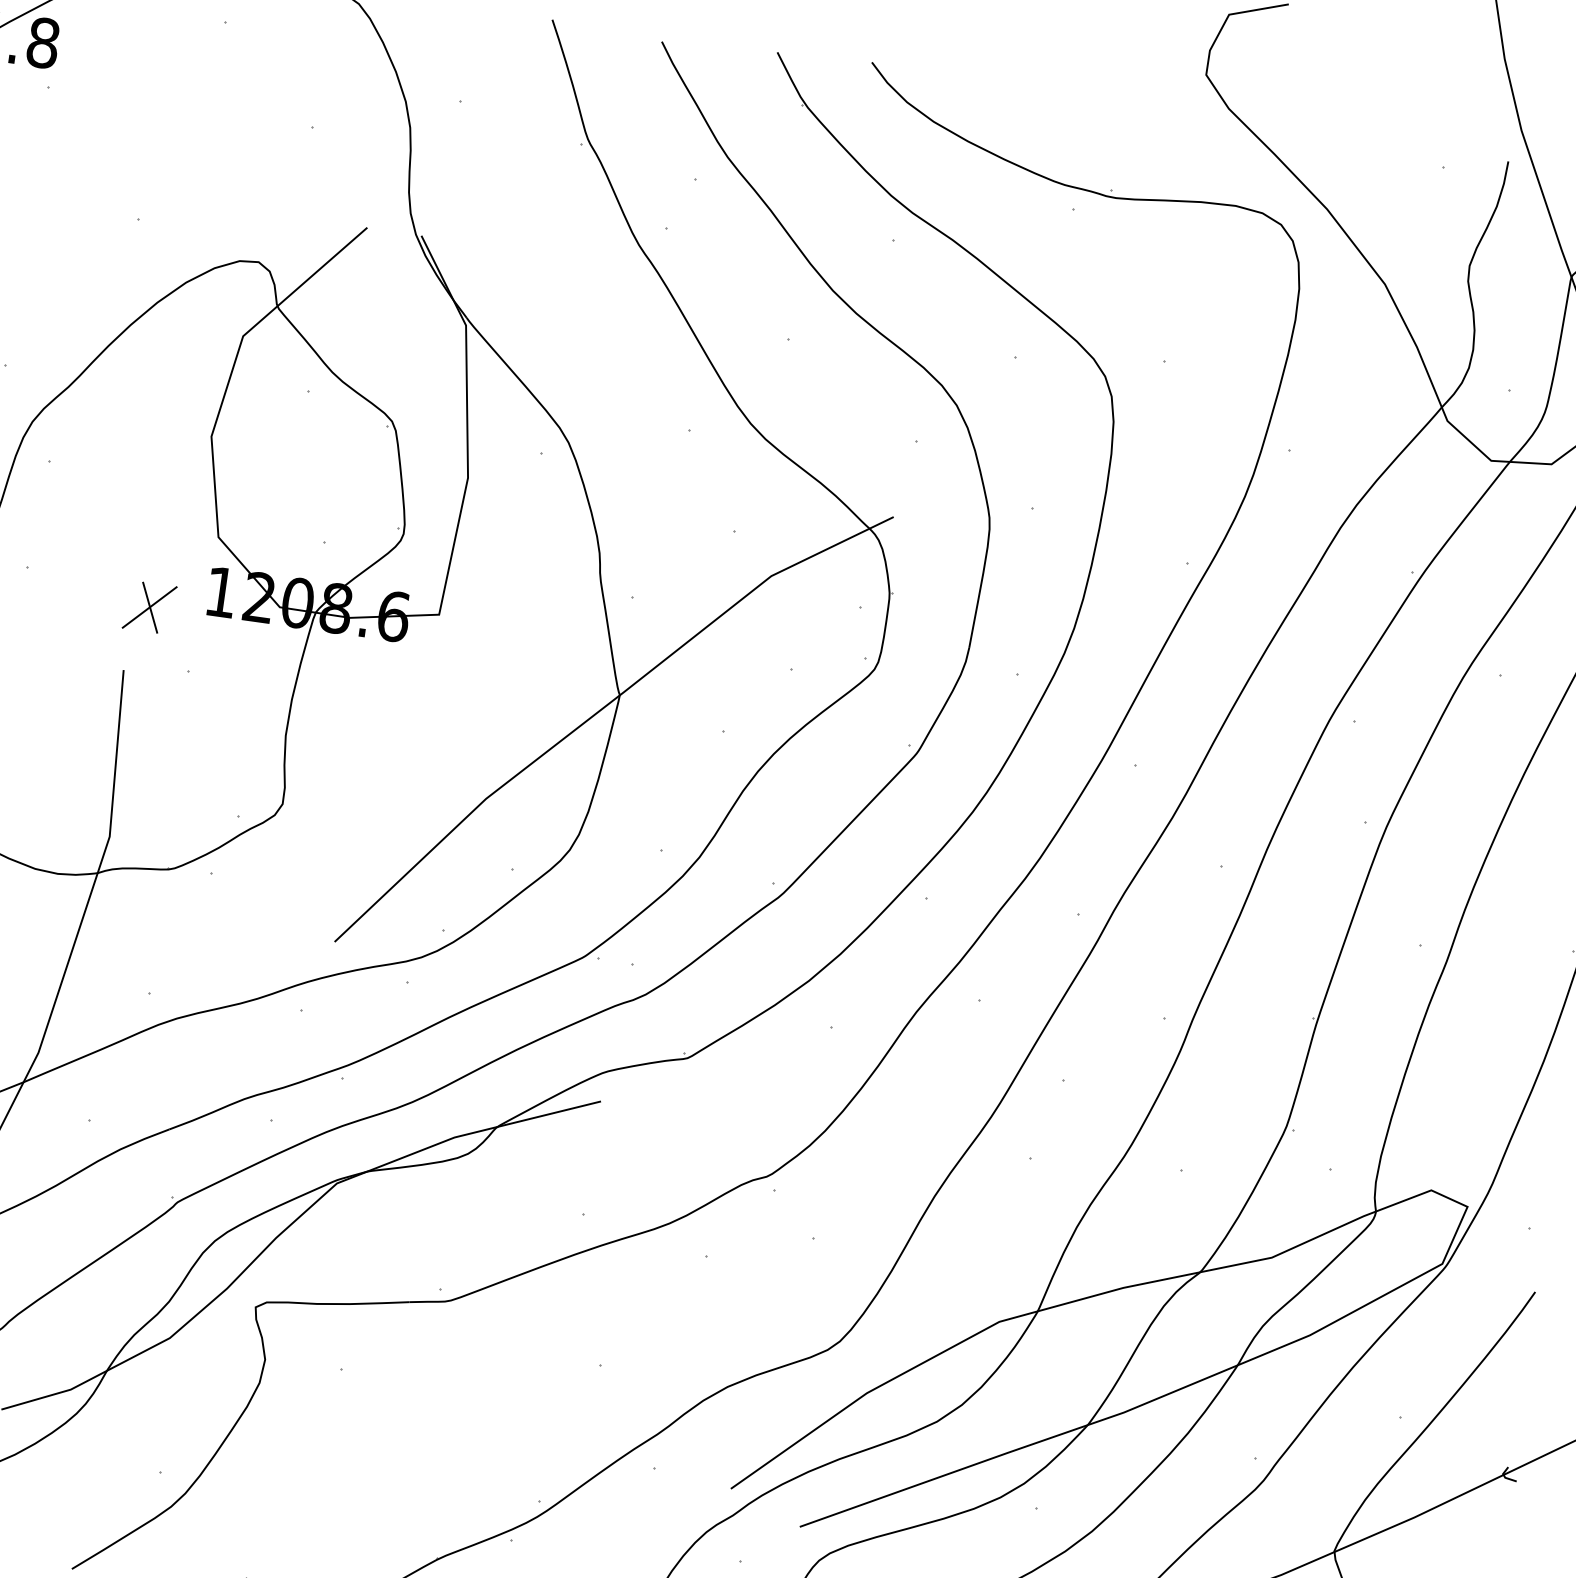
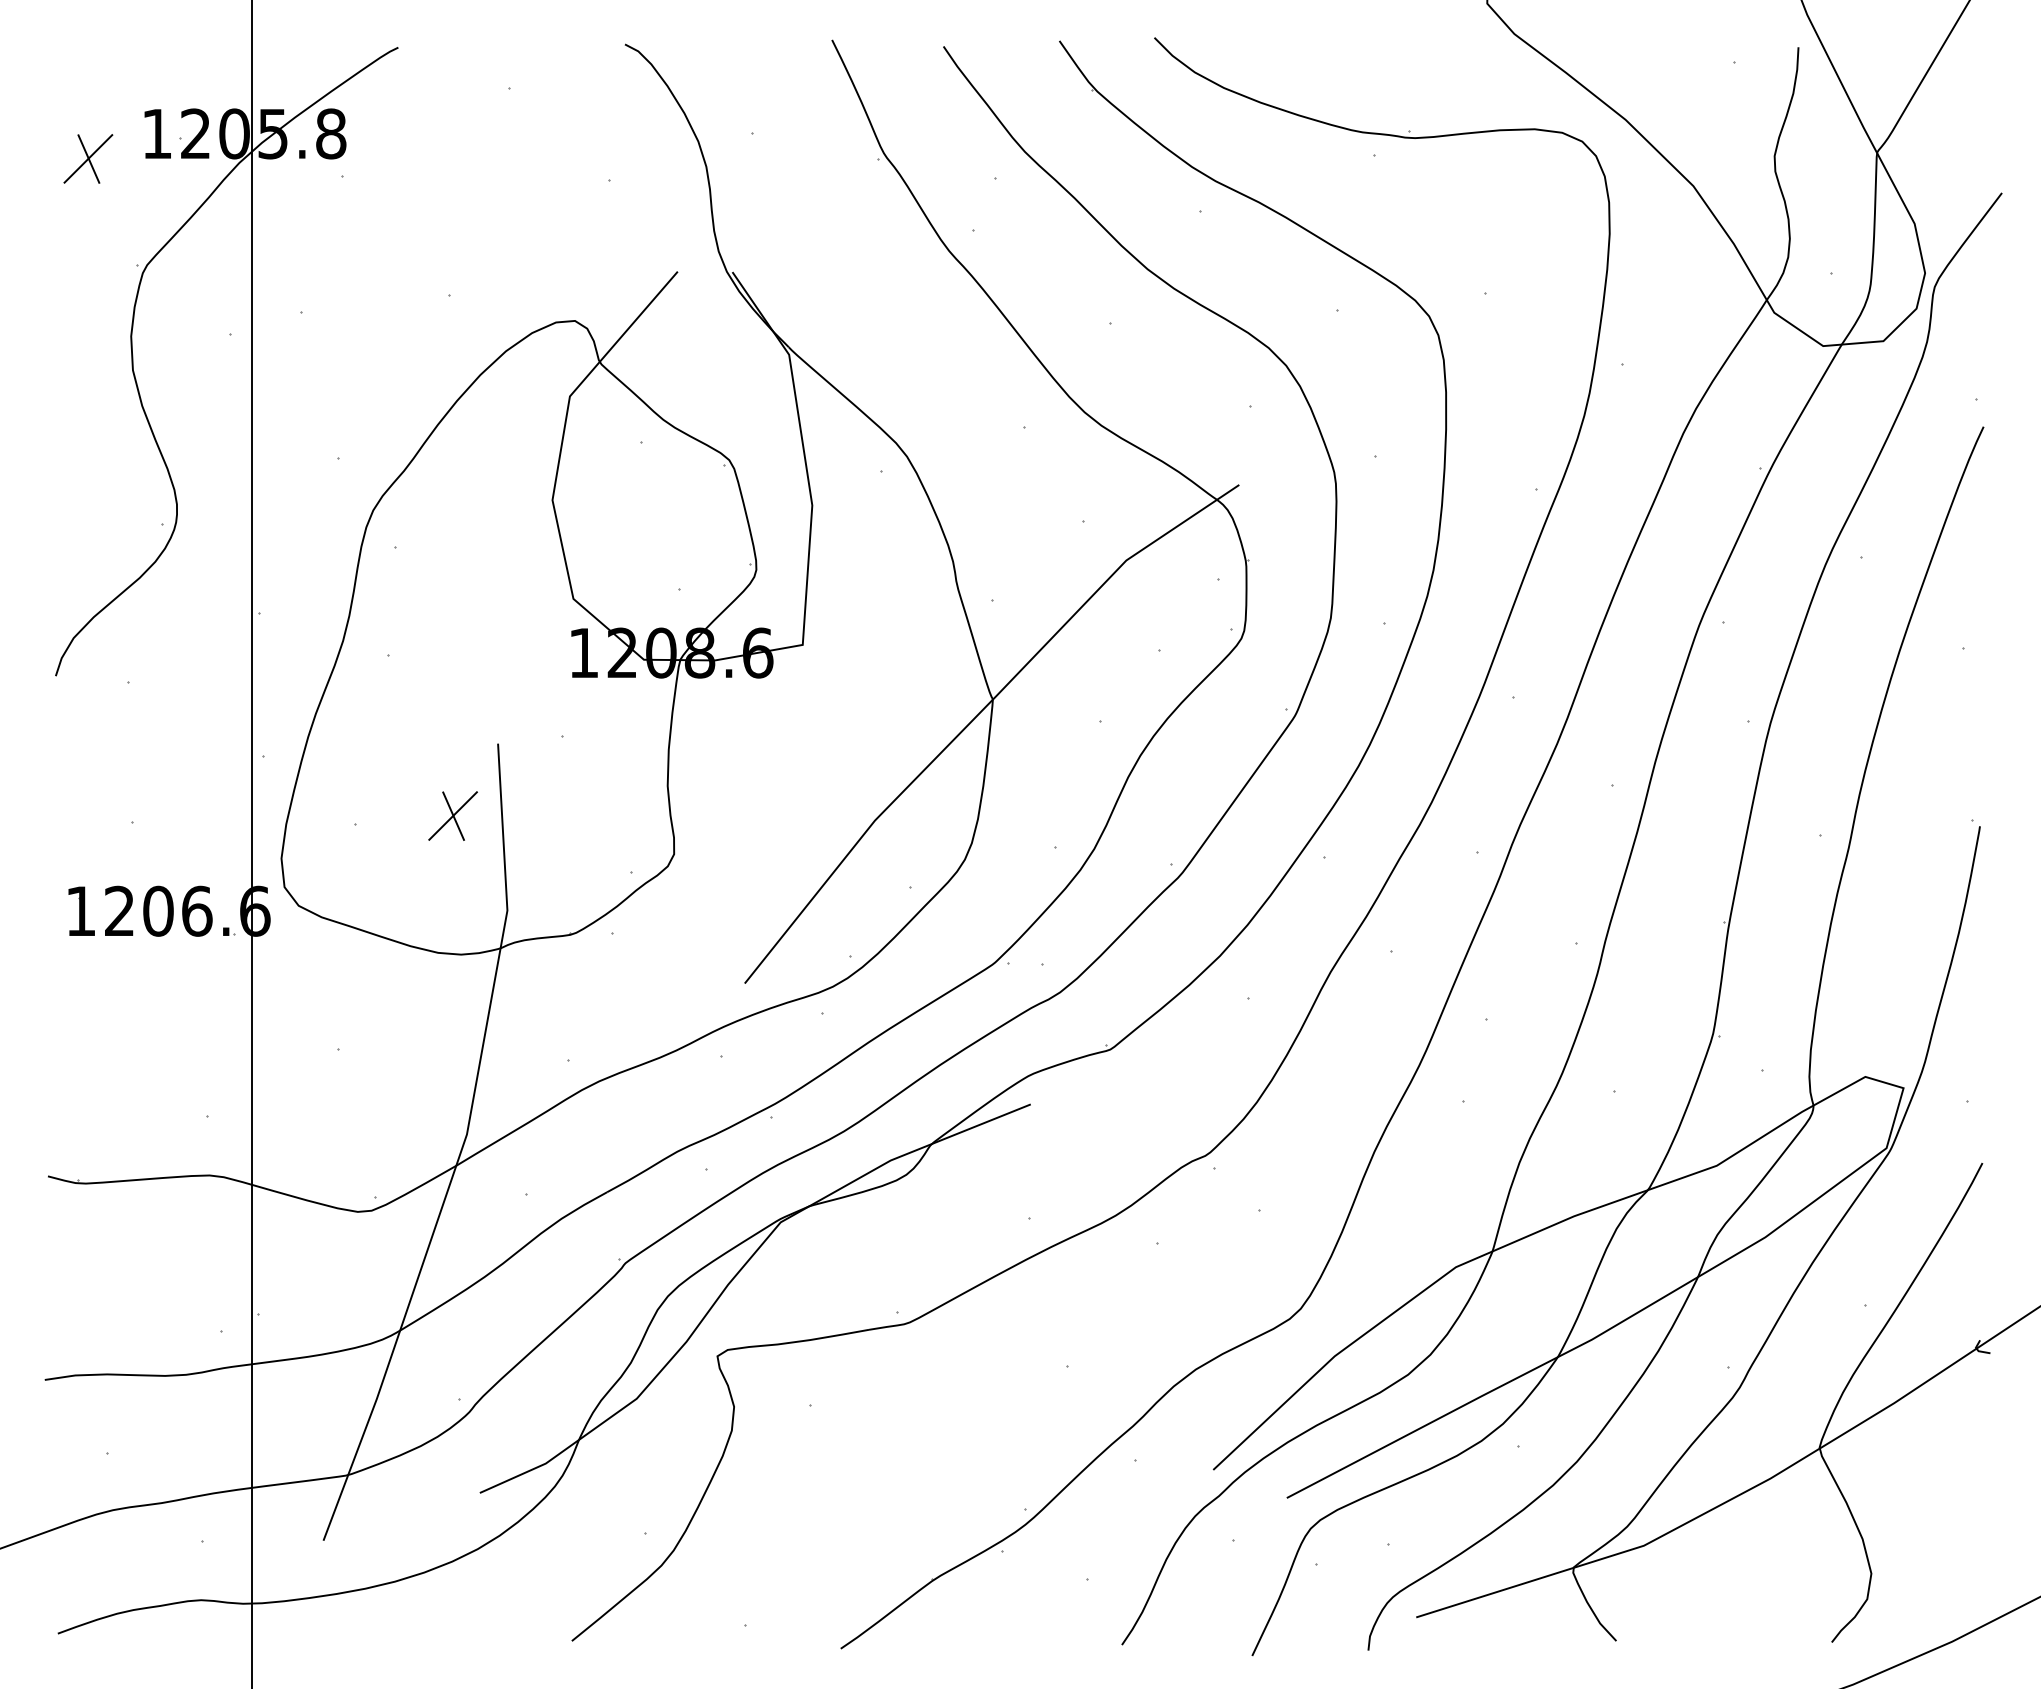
part: (149, 606) -> (452, 815), moved

